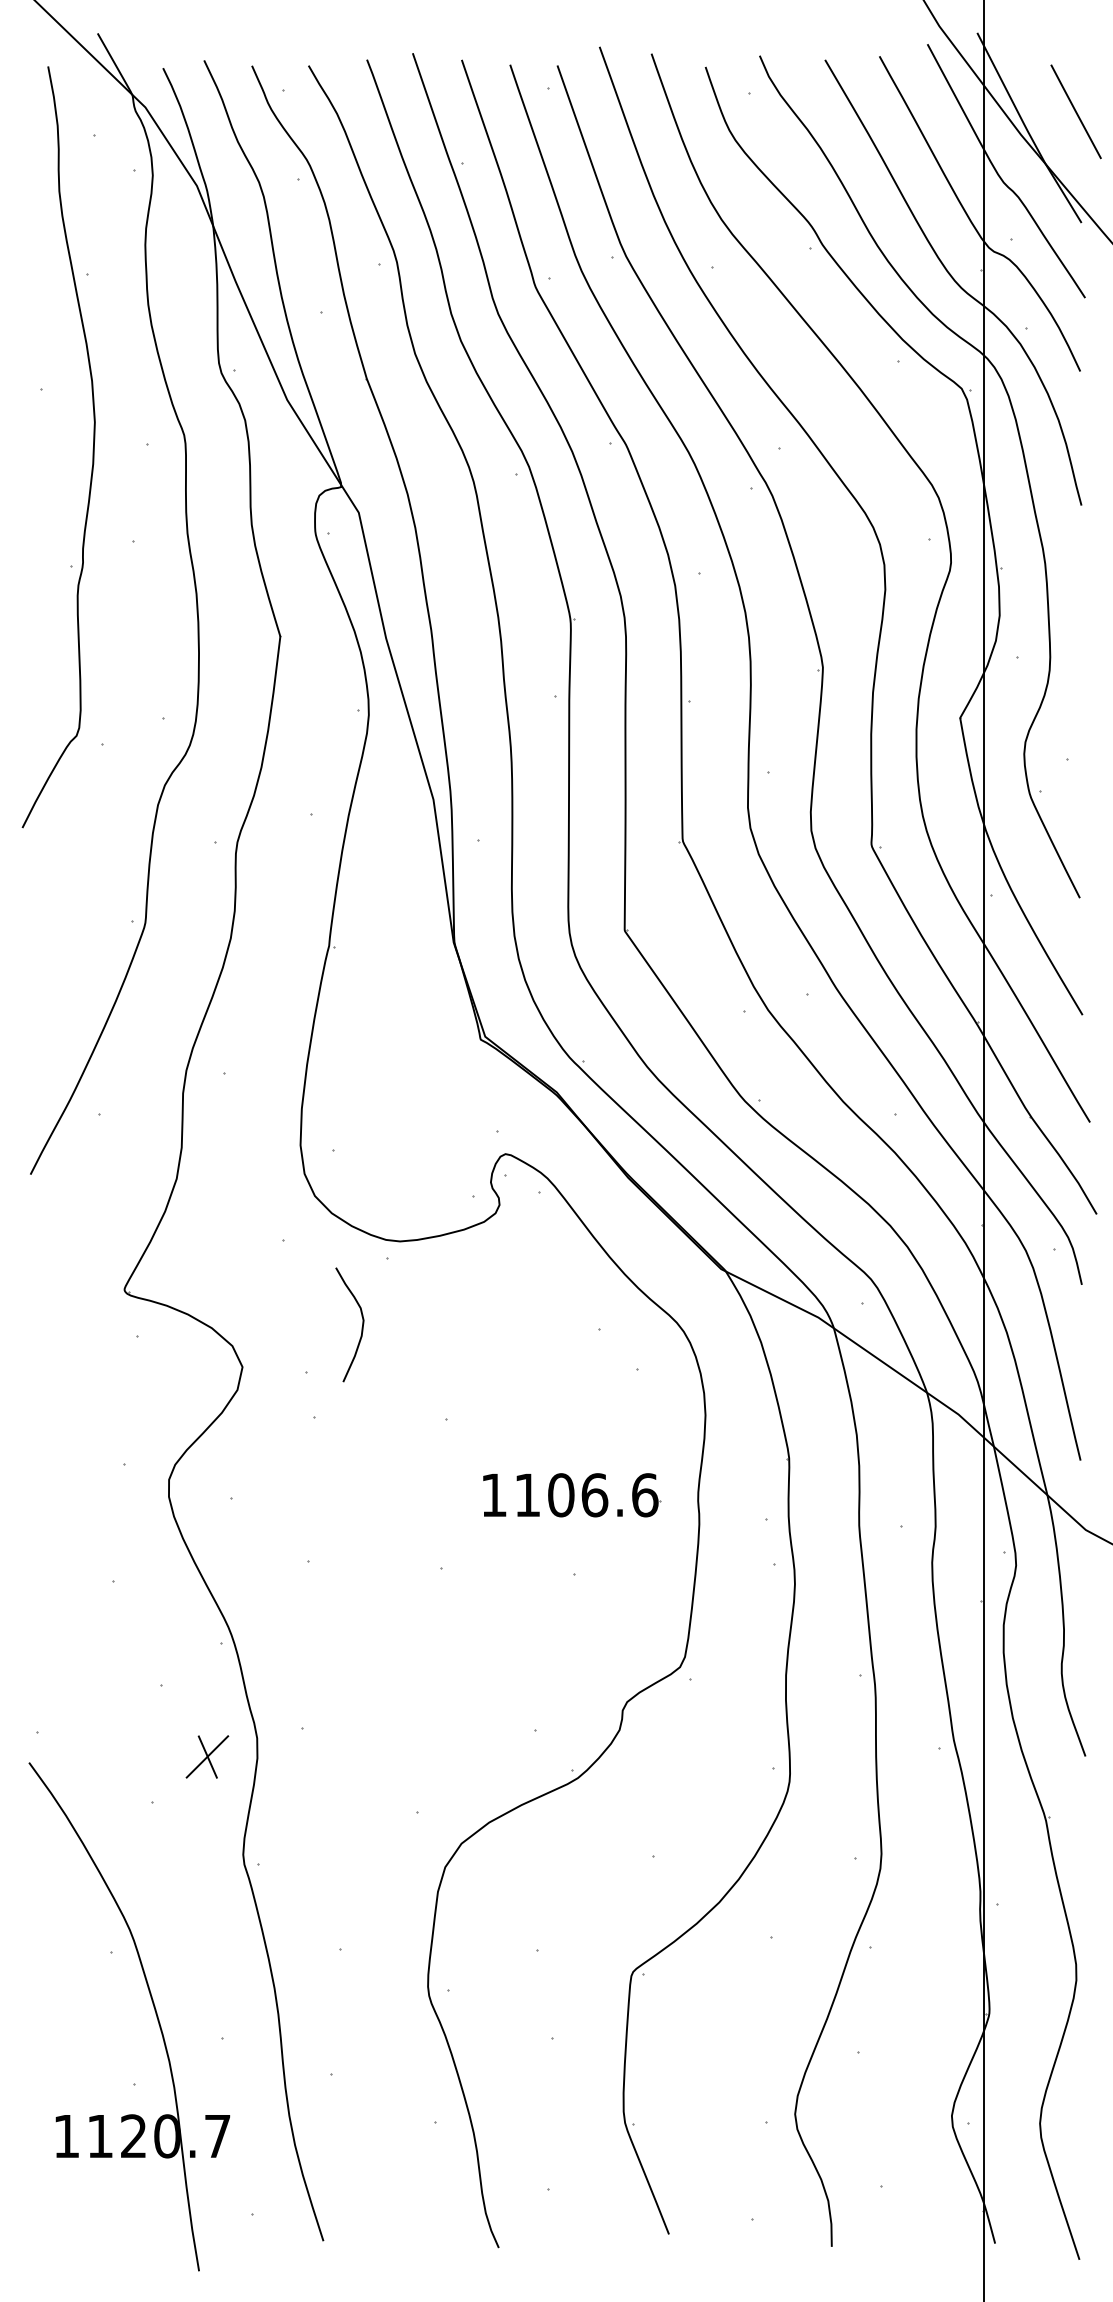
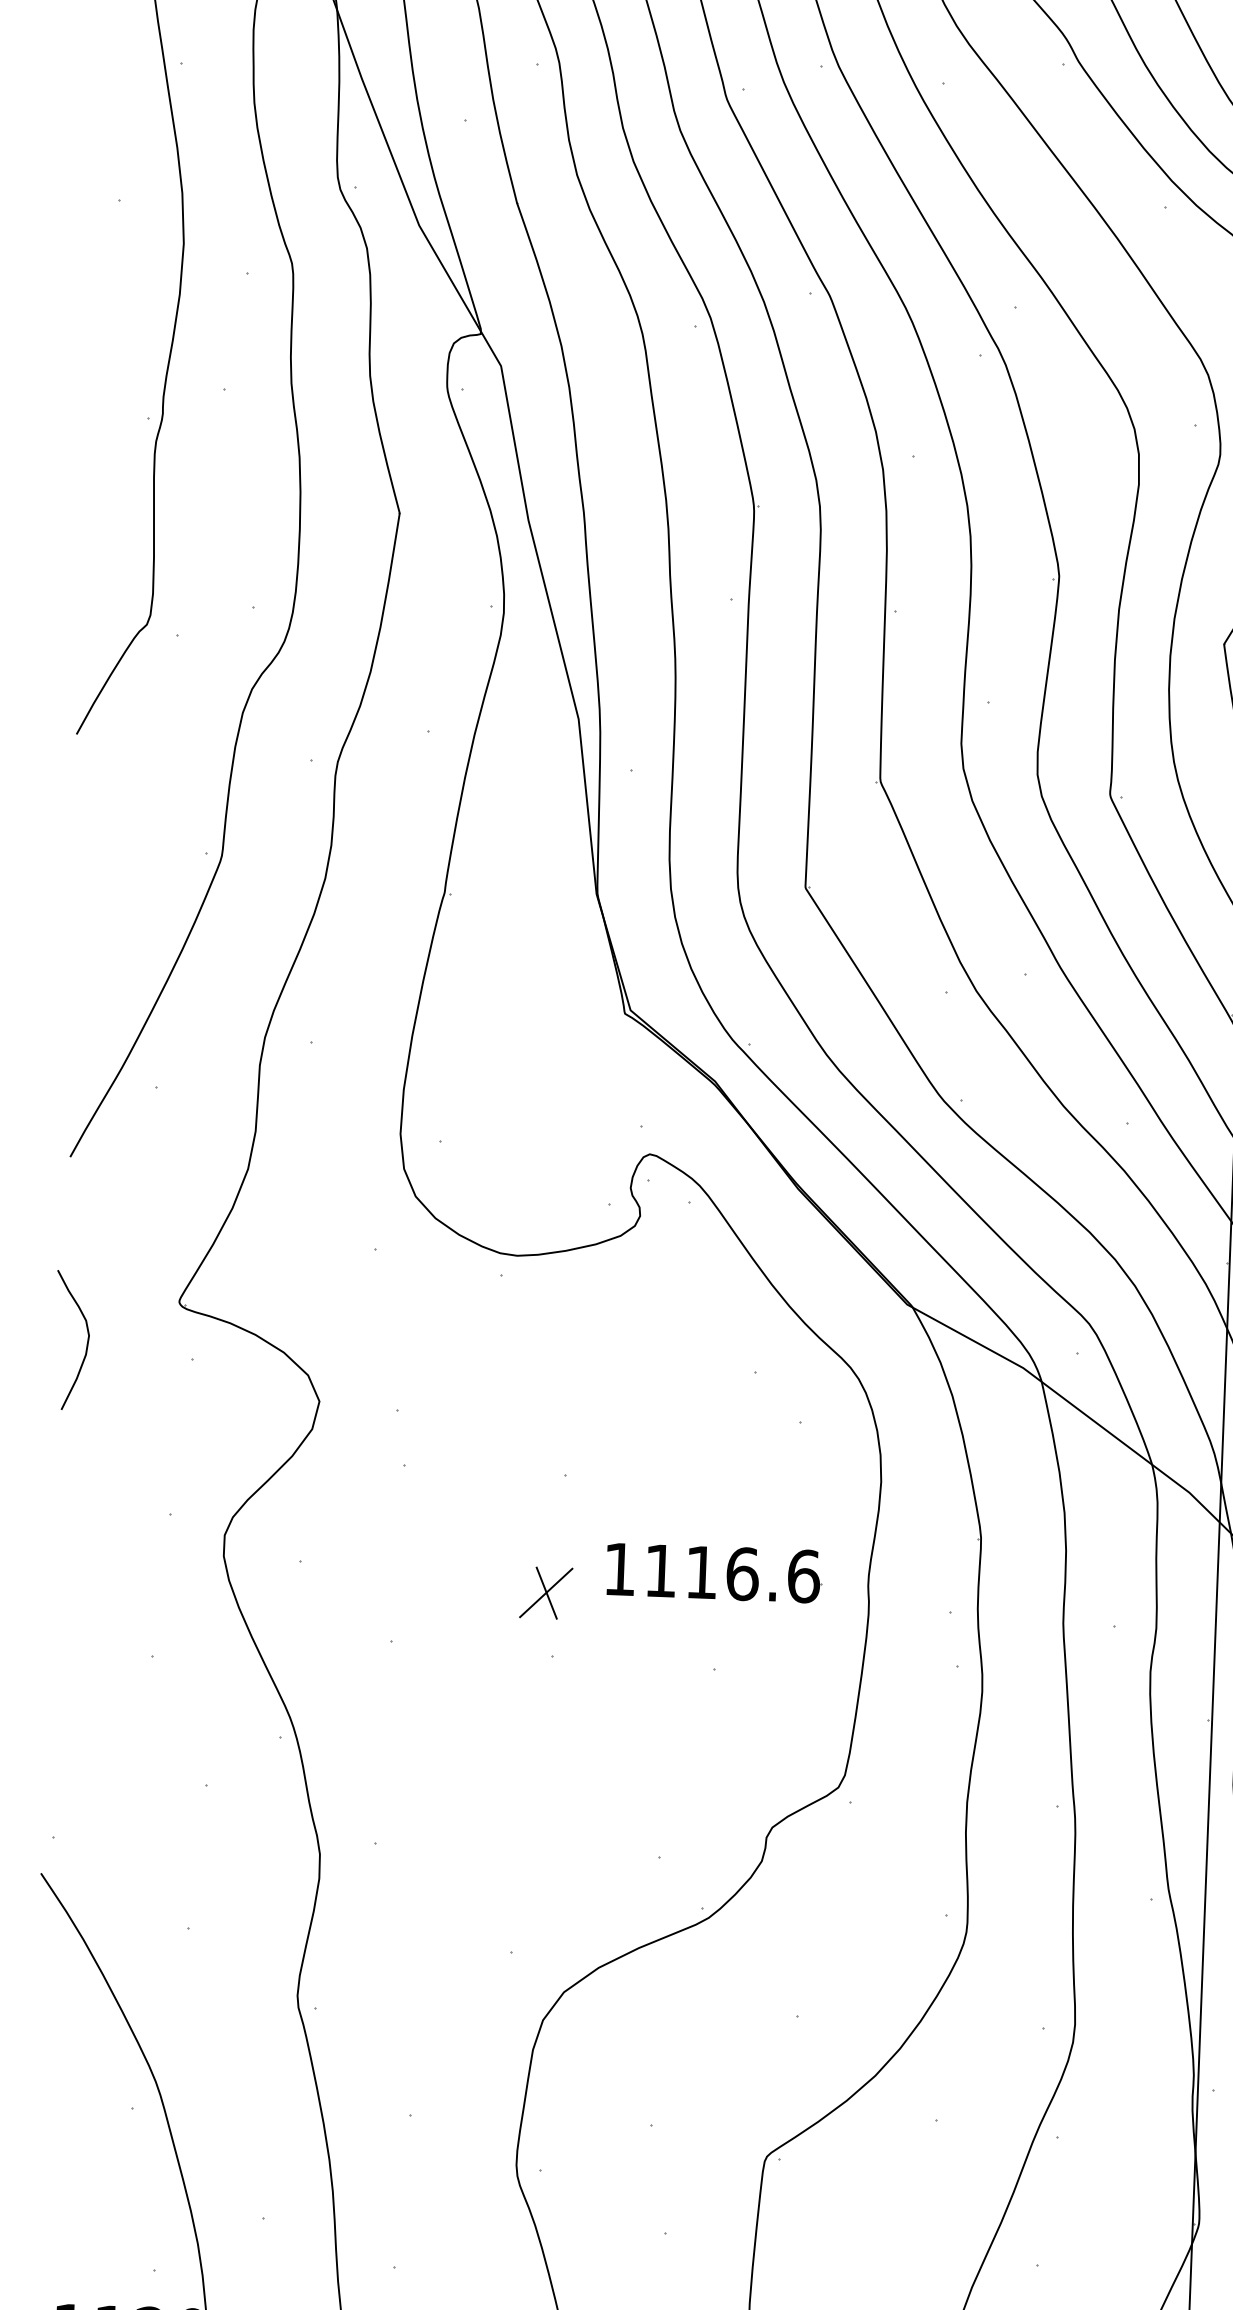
curve: (361, 1327) -> (86, 1344), moved
text: (561, 1495) -> (702, 1572), 1106.6 -> 1116.6
part: (207, 1756) -> (546, 1592), moved

